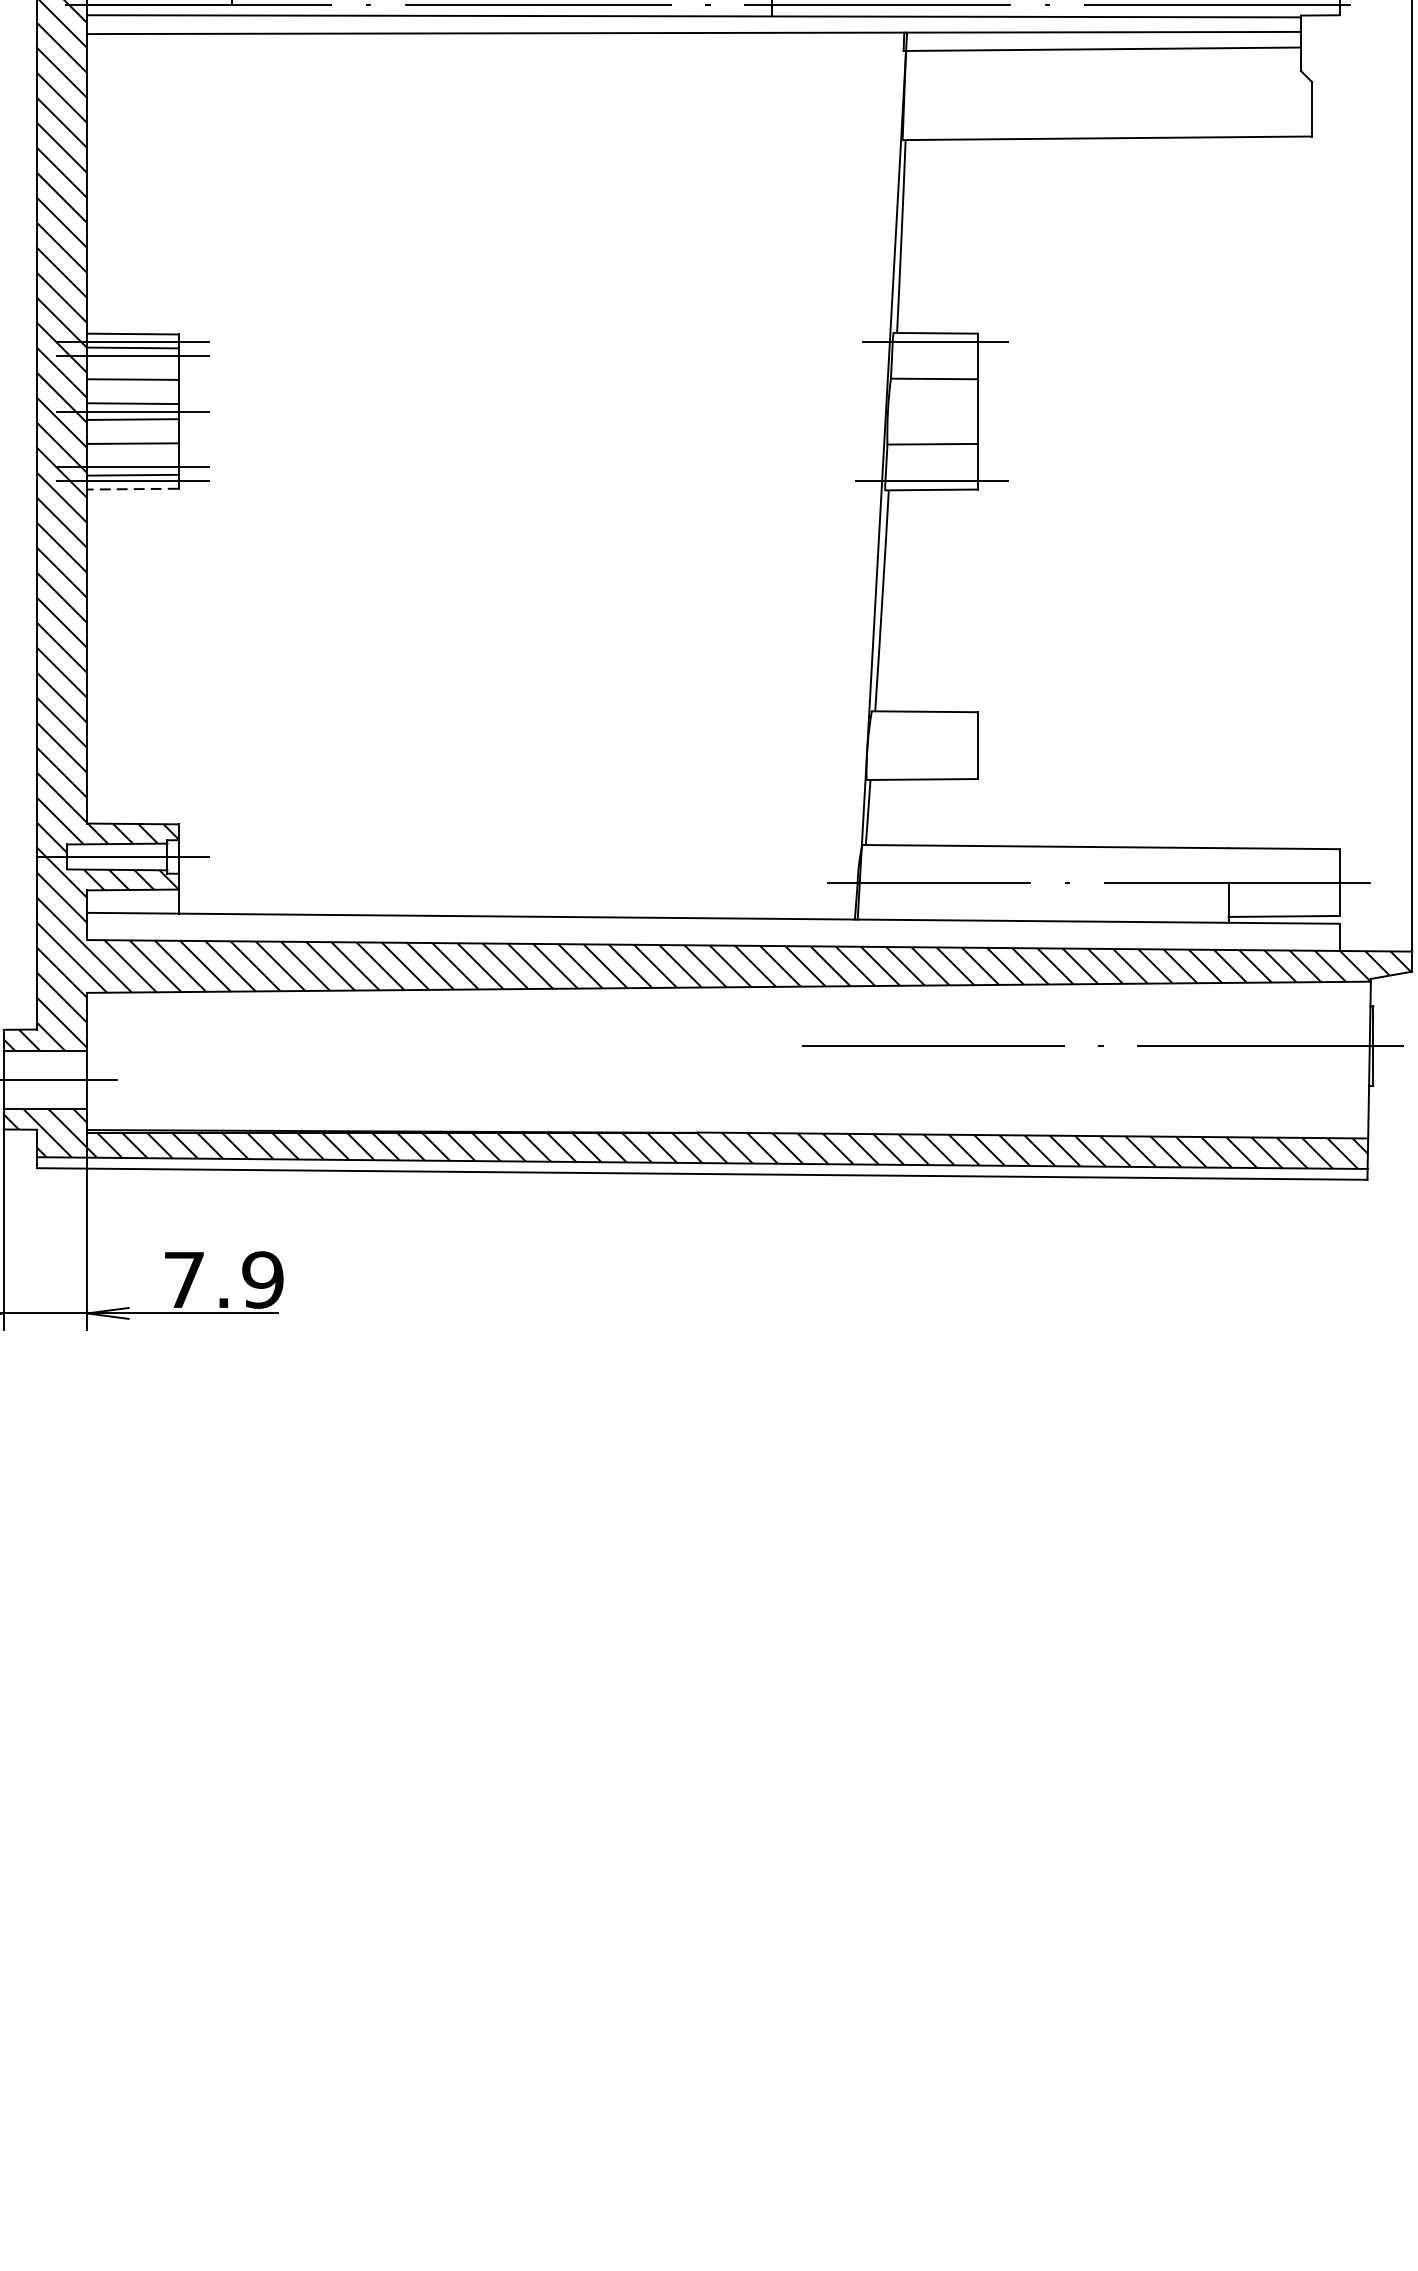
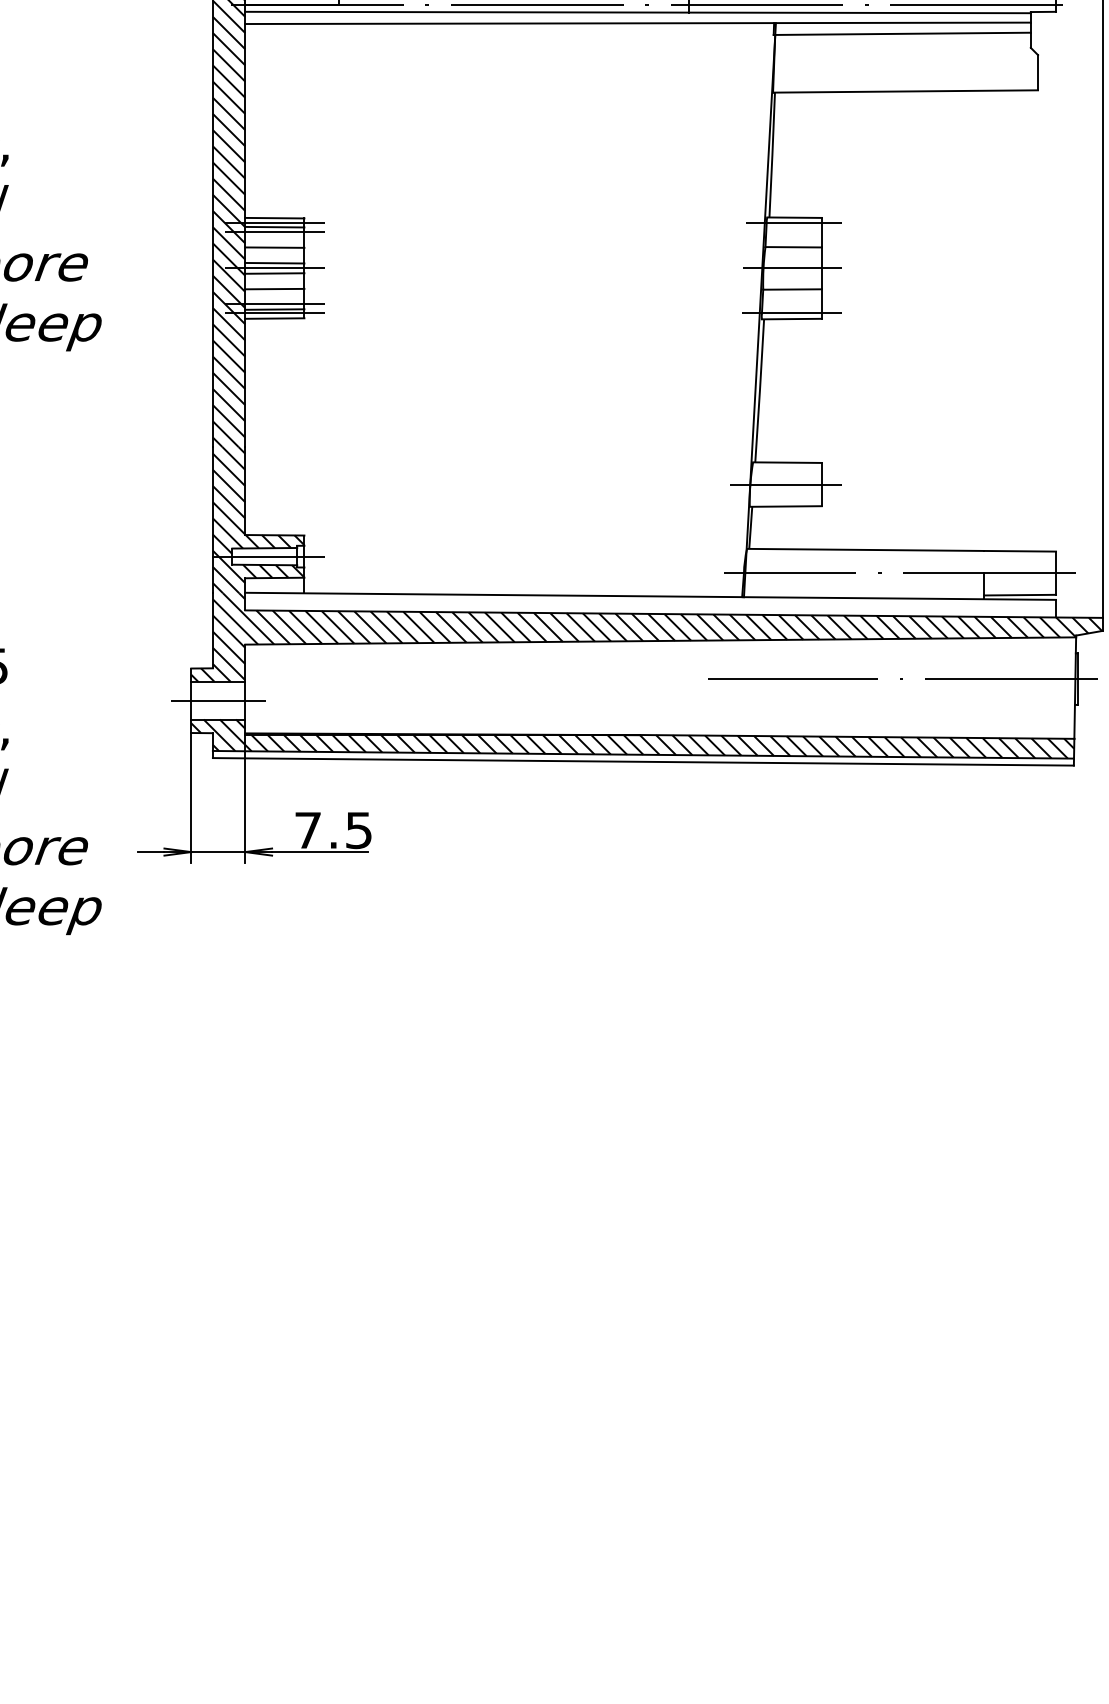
line: (932, 411) -> (792, 268), added
line: (132, 489) -> (274, 318), dashed -> solid
line: (921, 745) -> (785, 484), added
text: (262, 1278) -> (358, 829), 7.9 -> 7.5

